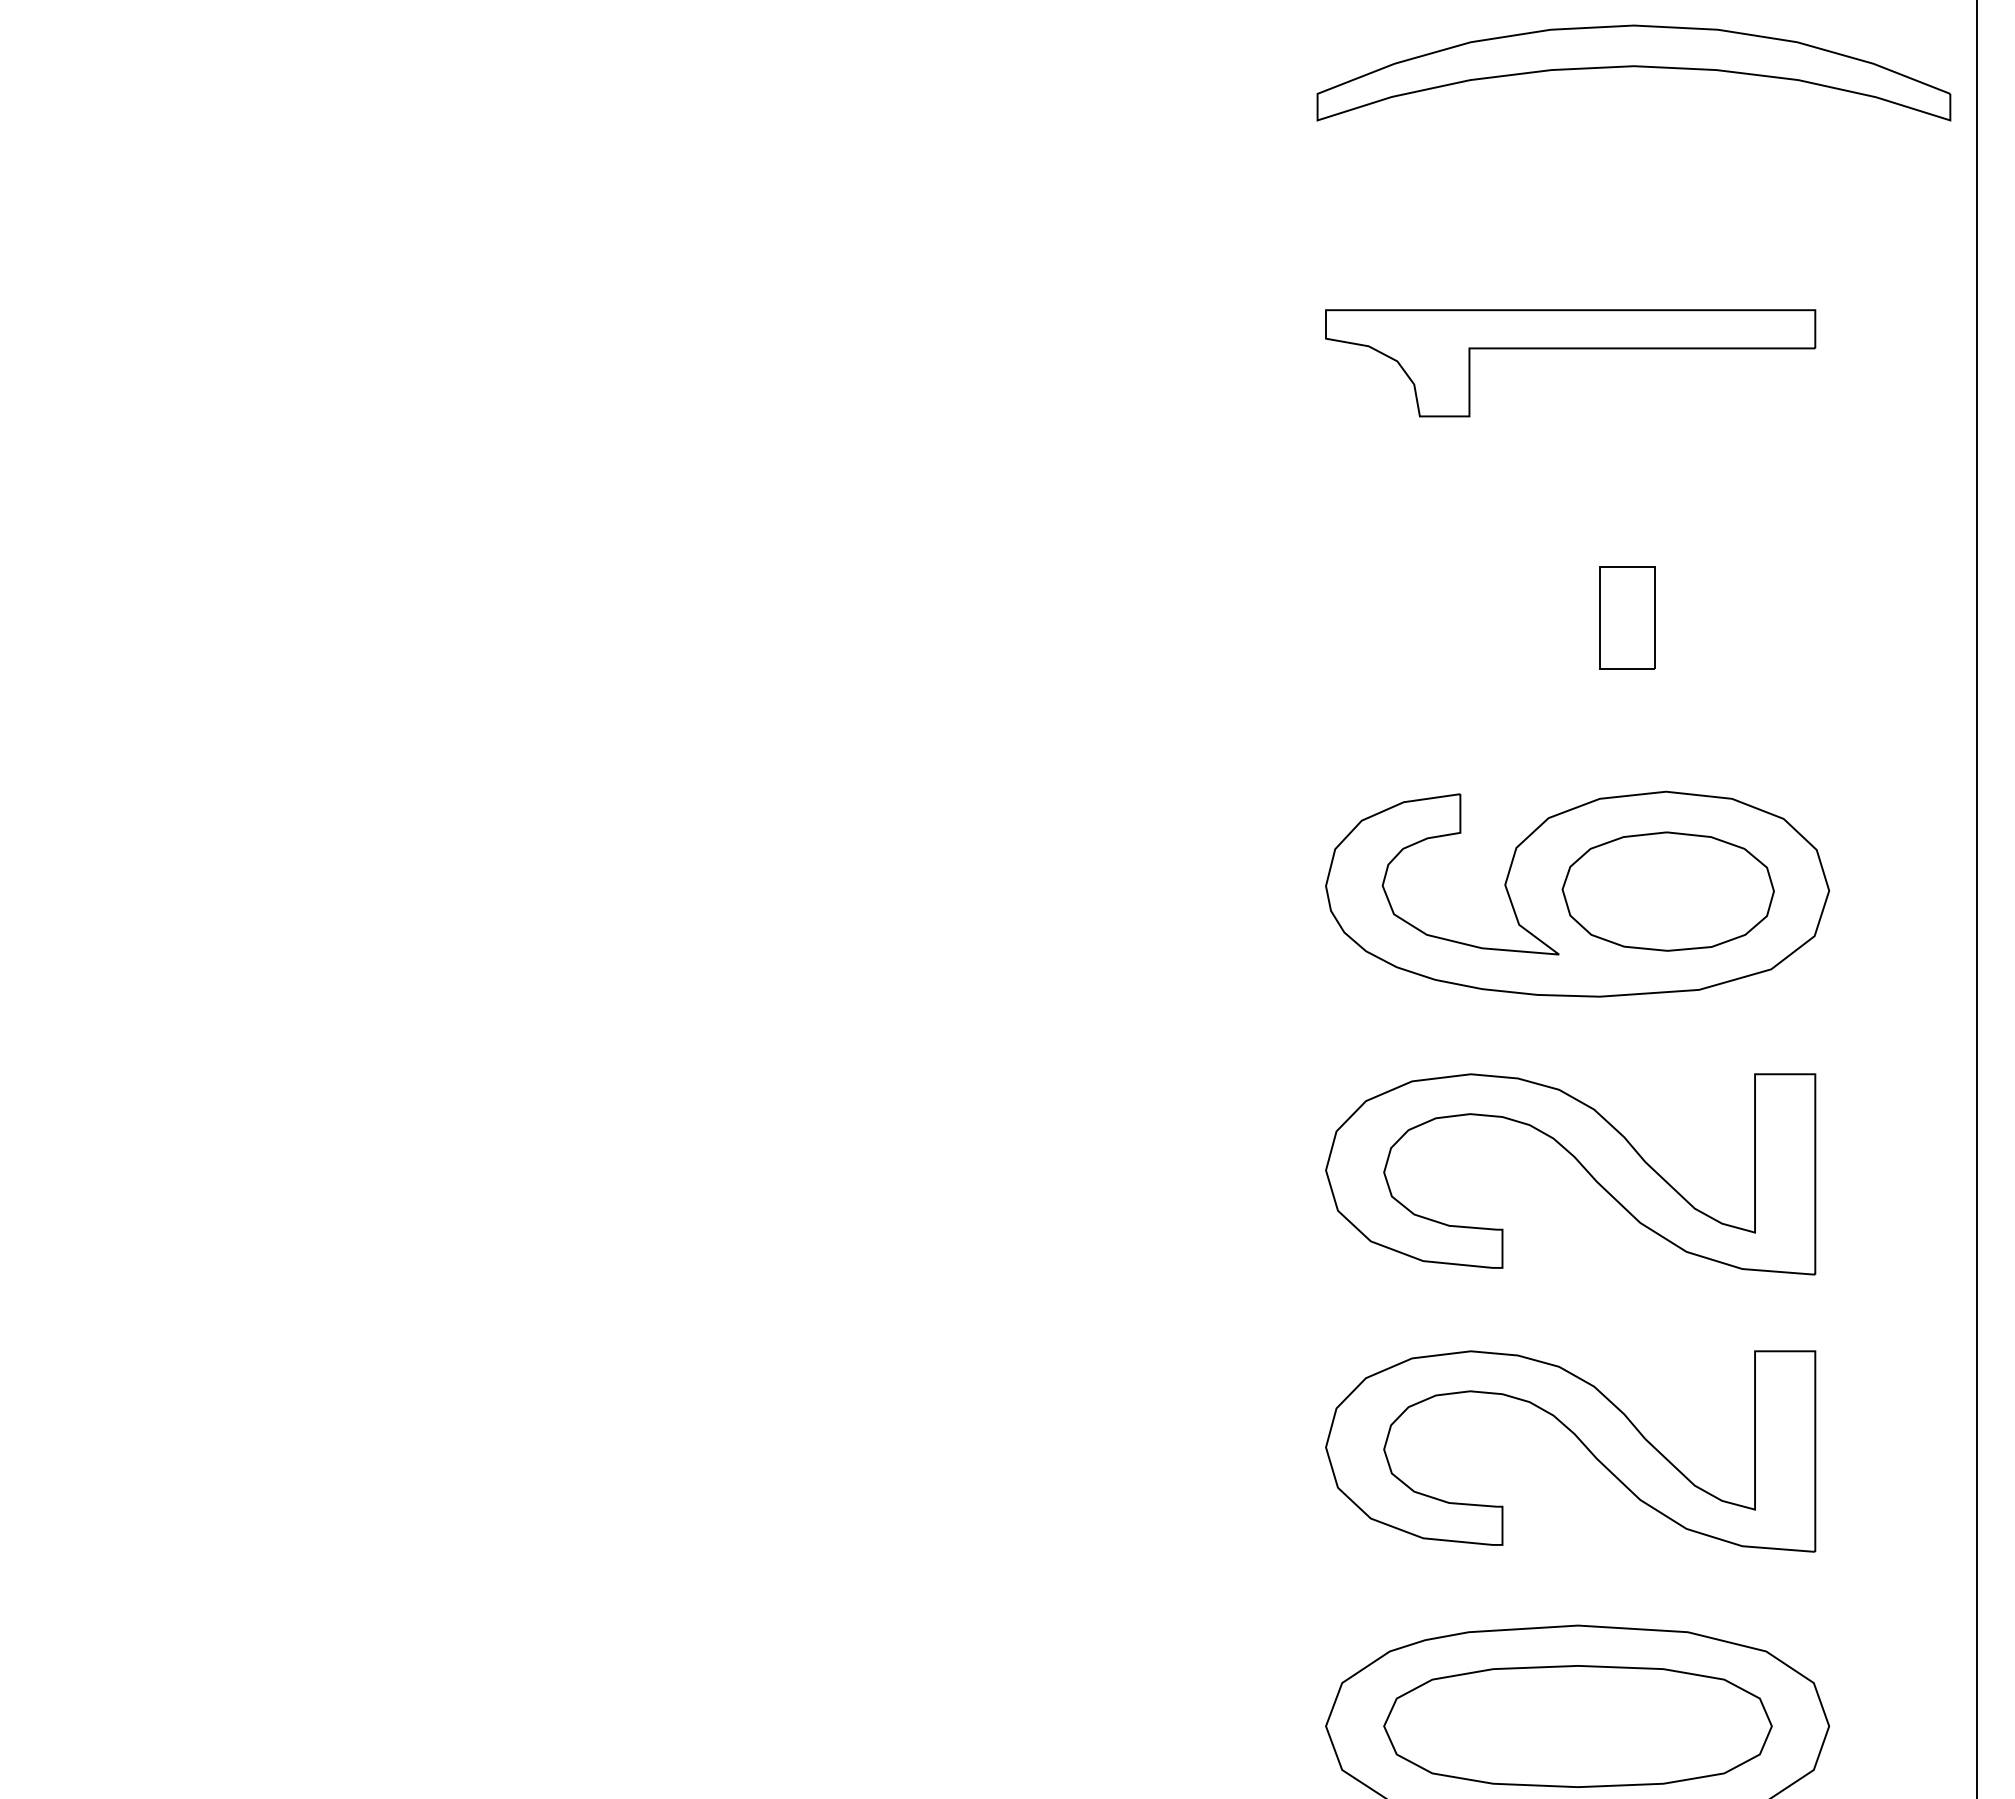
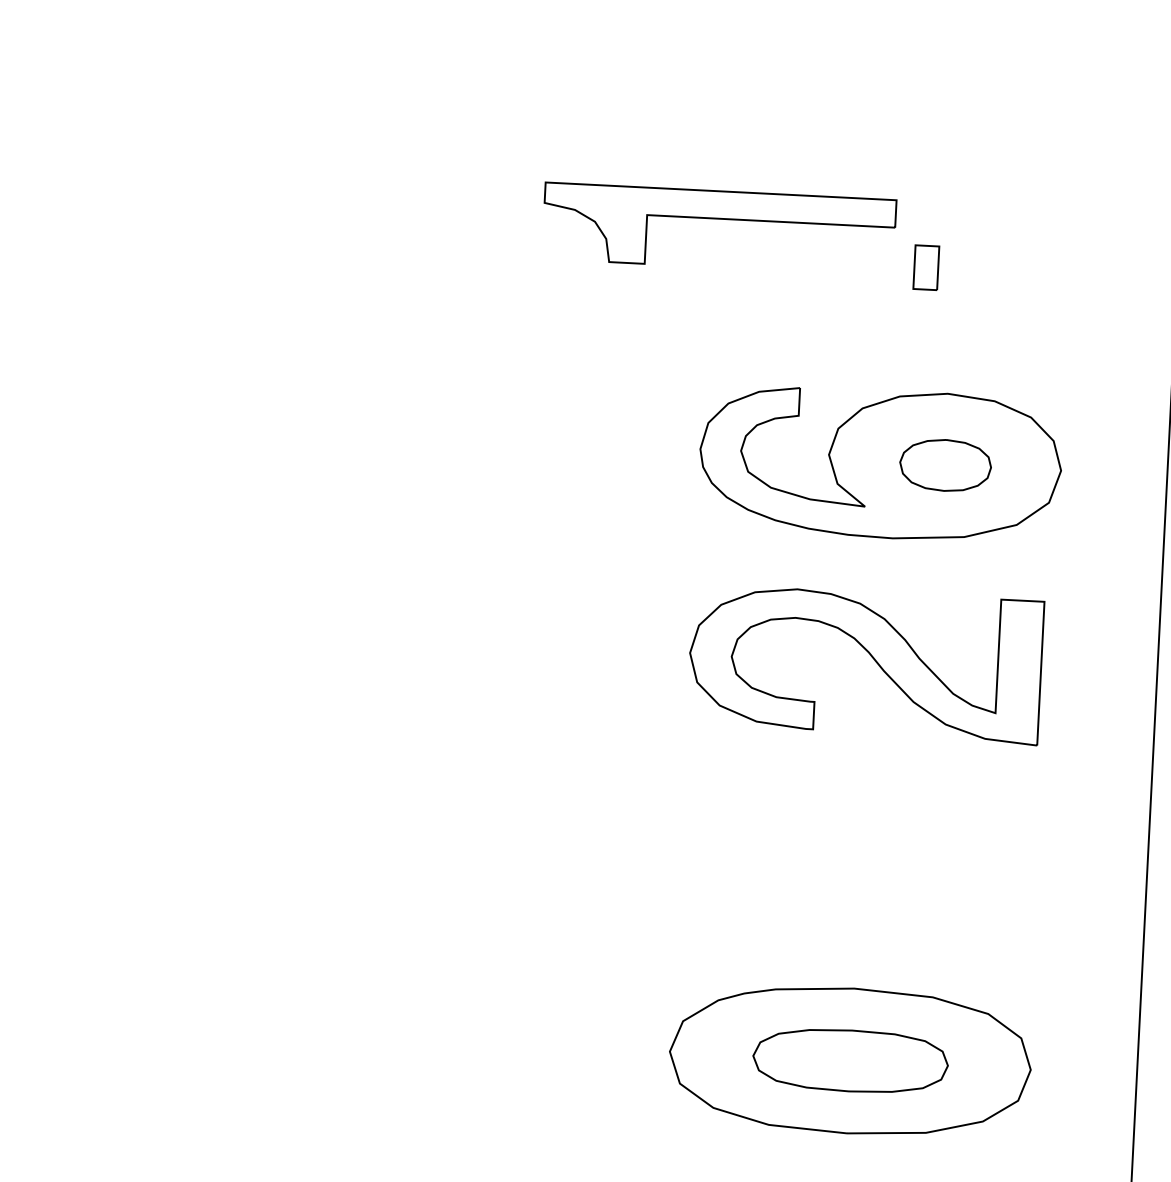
part: (1570, 349) -> (719, 219), moved
part: (1627, 617) -> (926, 267), size x0.6
part: (1667, 891) -> (945, 465), size x0.6
part: (1580, 1442) -> (862, 857), removed
part: (1577, 1726) -> (850, 1060), size x0.7

